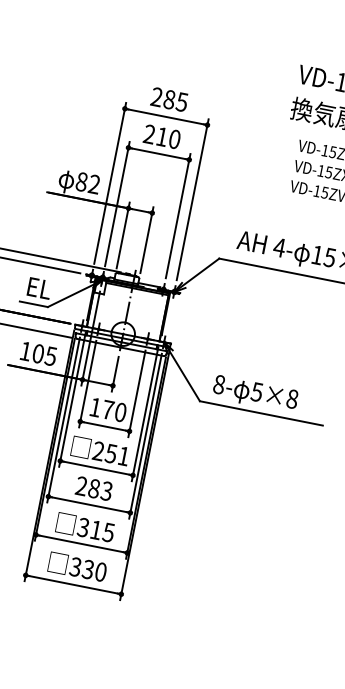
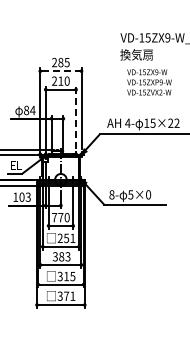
line: (165, 117) -> (60, 71), solid -> dashed
text: (93, 184) -> (32, 110), 82 -> 84
line: (179, 215) -> (76, 117), solid -> dashed
text: (51, 354) -> (28, 196), 105 -> 103
text: (292, 400) -> (148, 195), 5×8 -> 5×0
text: (95, 407) -> (54, 217), 170 -> 770
text: (79, 487) -> (54, 257), 283 -> 383
text: (94, 569) -> (69, 295), 330 -> 371

